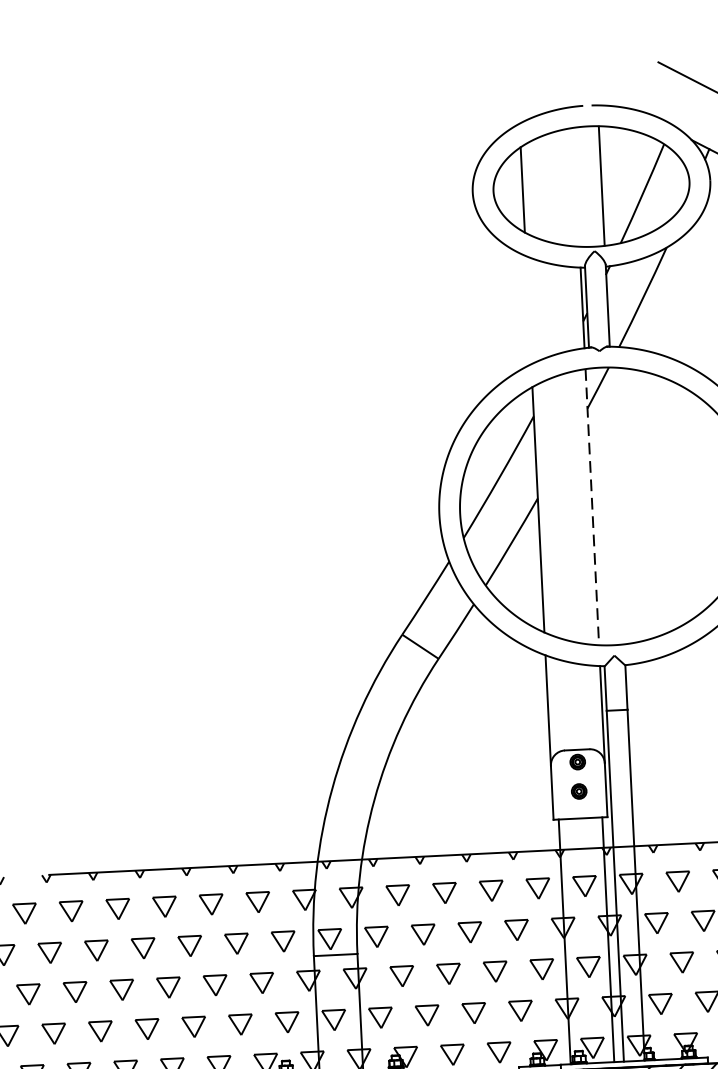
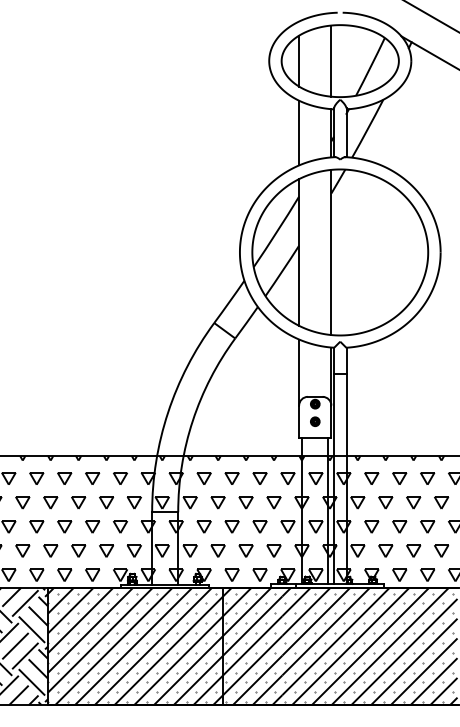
line: (601, 184) -> (331, 60), moved
line: (529, 309) -> (299, 132), added
line: (592, 507) -> (331, 252), dashed -> solid

